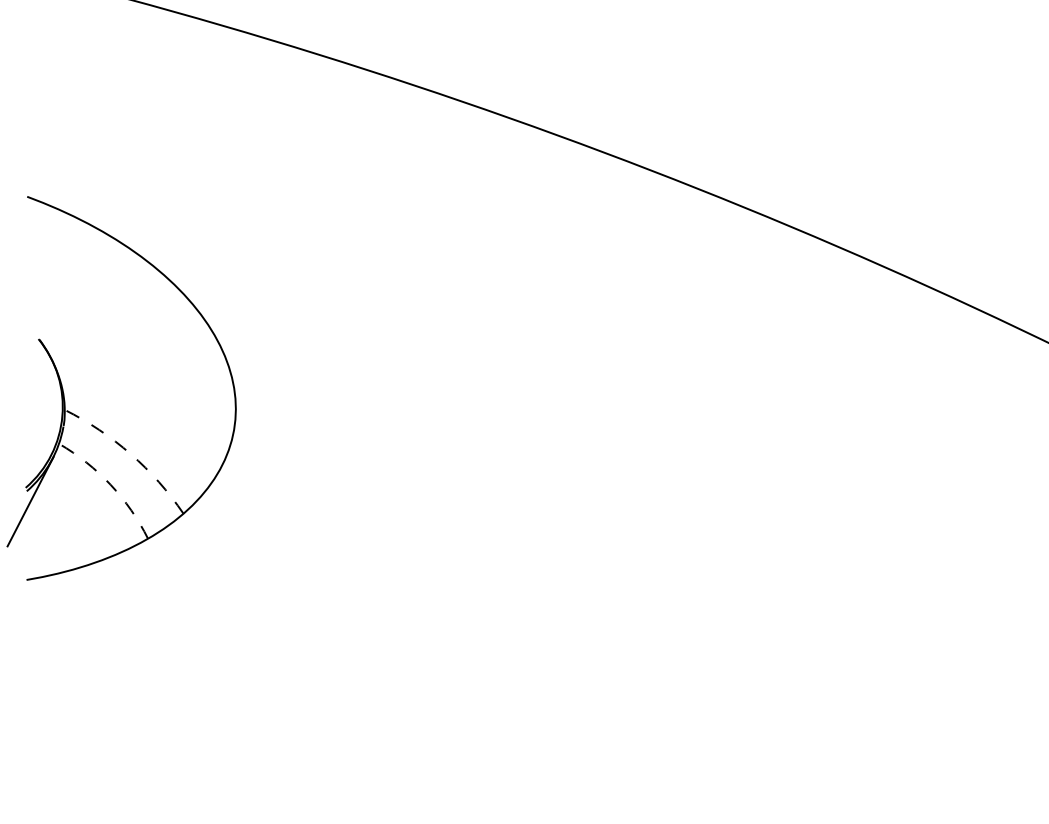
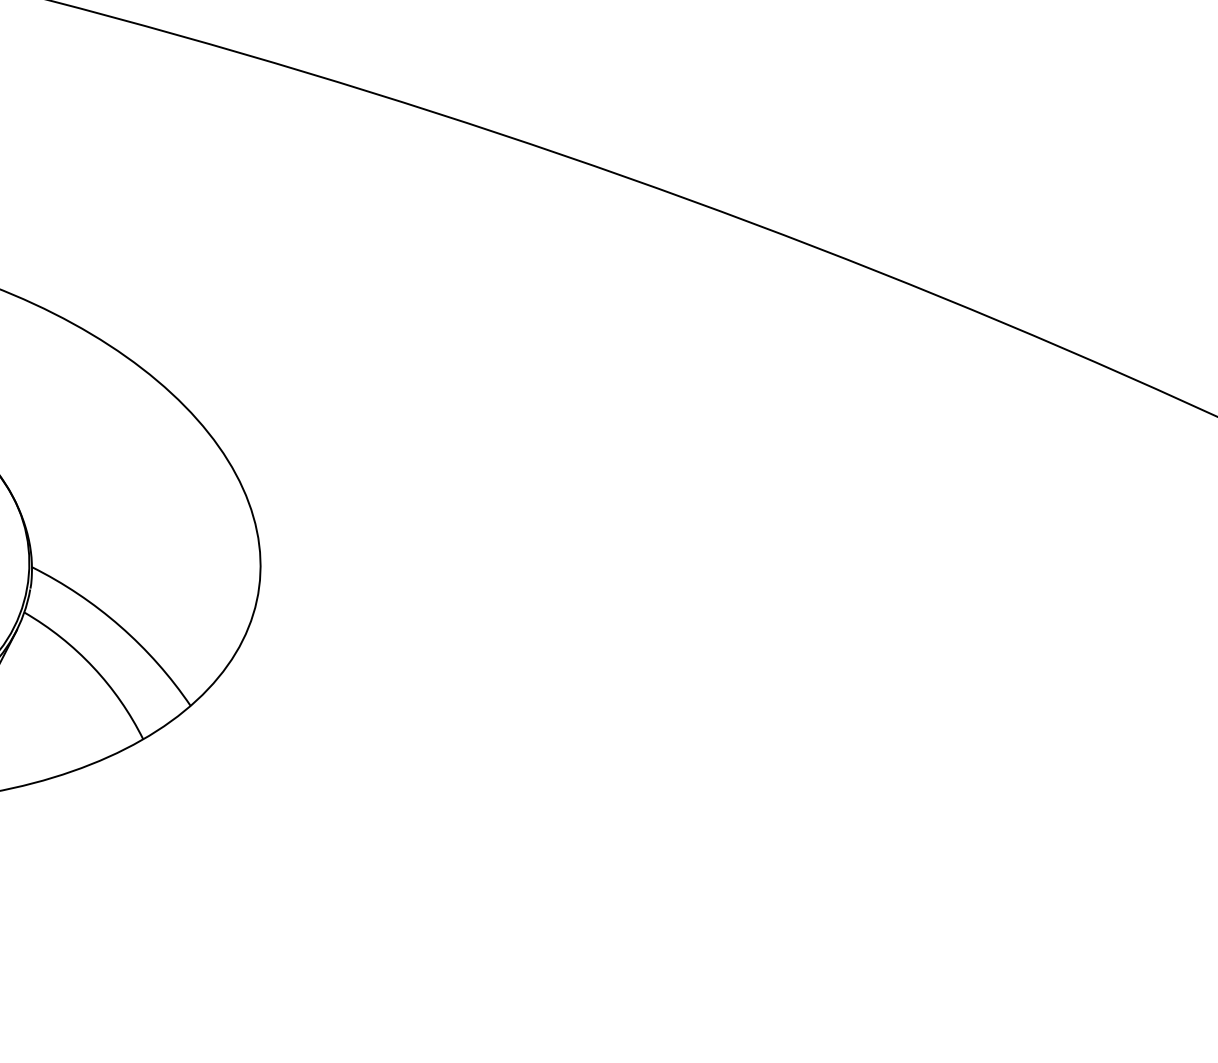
arc: (130, 454) -> (119, 626), dashed -> solid
arc: (110, 484) -> (93, 666), dashed -> solid

